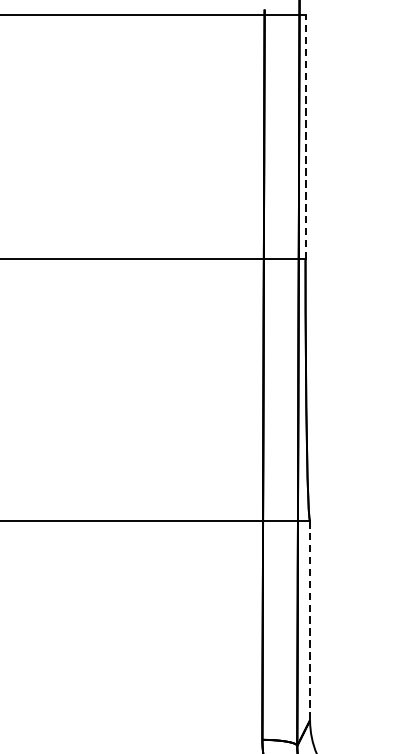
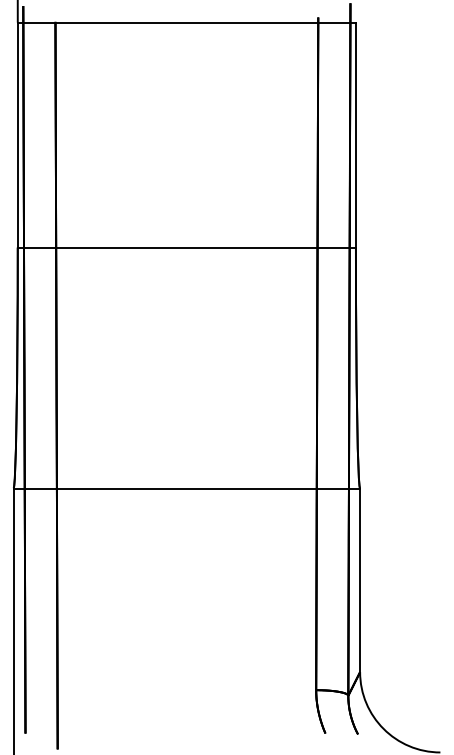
line: (305, 136) -> (355, 134), dashed -> solid
line: (310, 620) -> (360, 580), dashed -> solid

